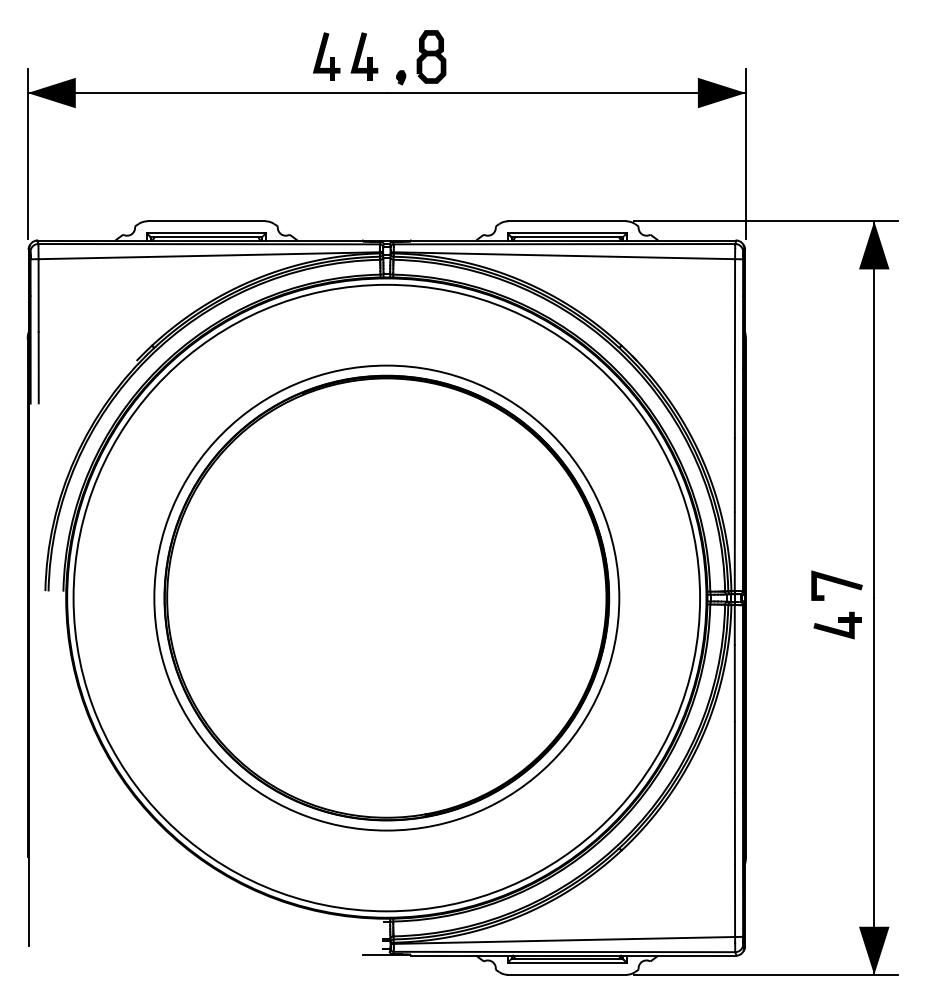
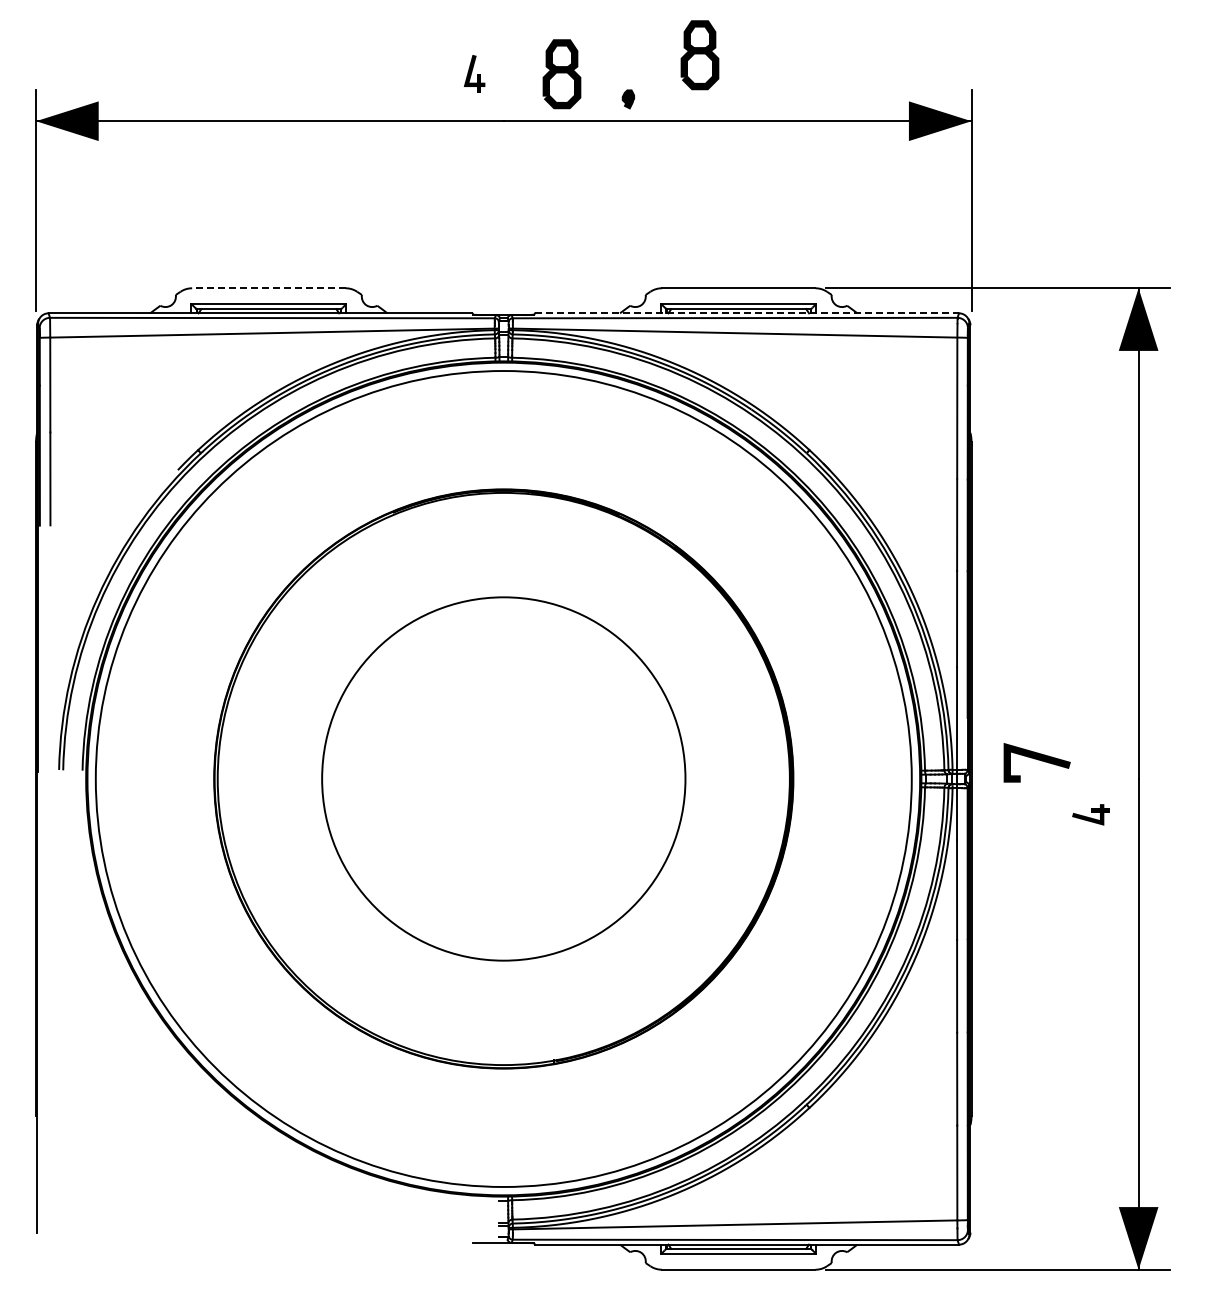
part: (537, 42) -> (699, 55), added
part: (326, 56) -> (425, 73), removed
part: (364, 56) -> (474, 73), size x0.6
part: (400, 77) -> (627, 99), moved
line: (206, 221) -> (268, 288), solid -> dashed
line: (573, 240) -> (747, 313), solid -> dashed
line: (838, 583) -> (1038, 760), moved
circle: (386, 597) -> (503, 778), size x0.6
part: (837, 625) -> (1090, 814), size x0.6

